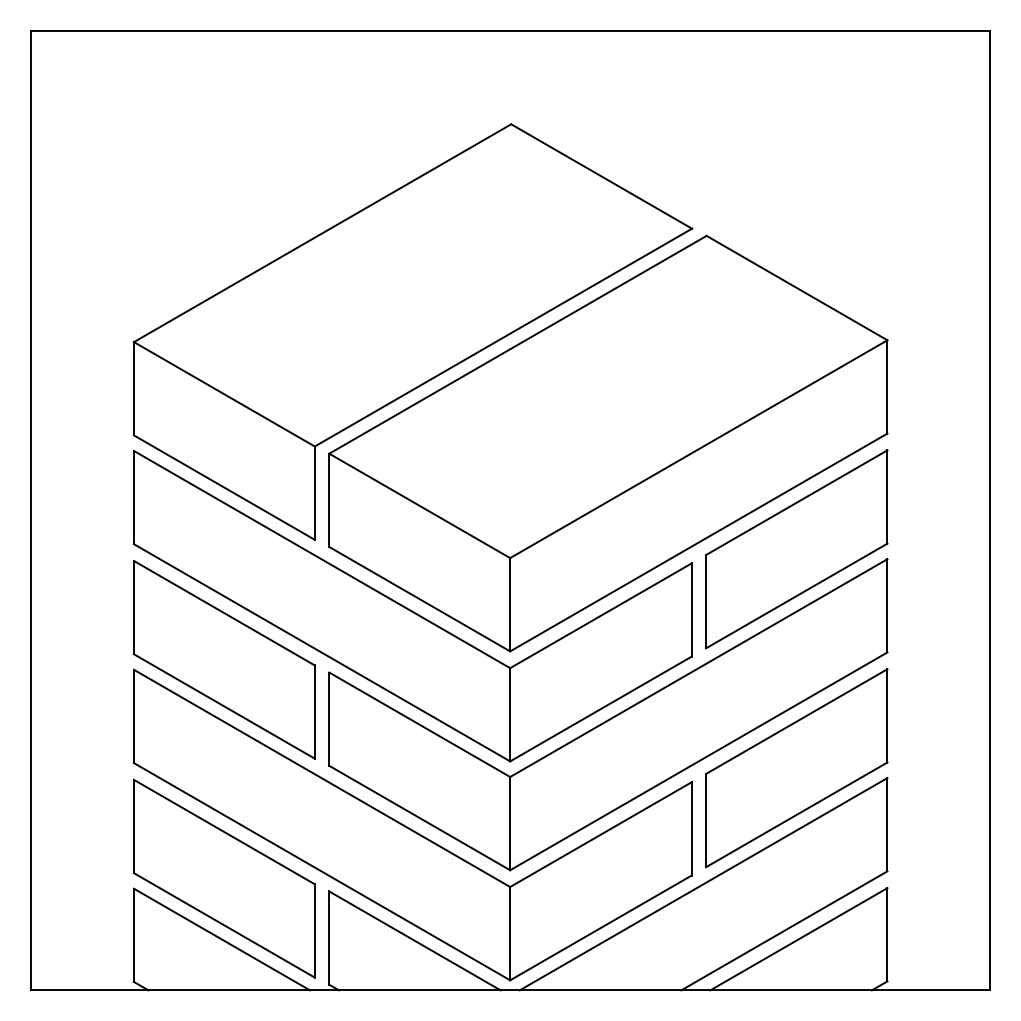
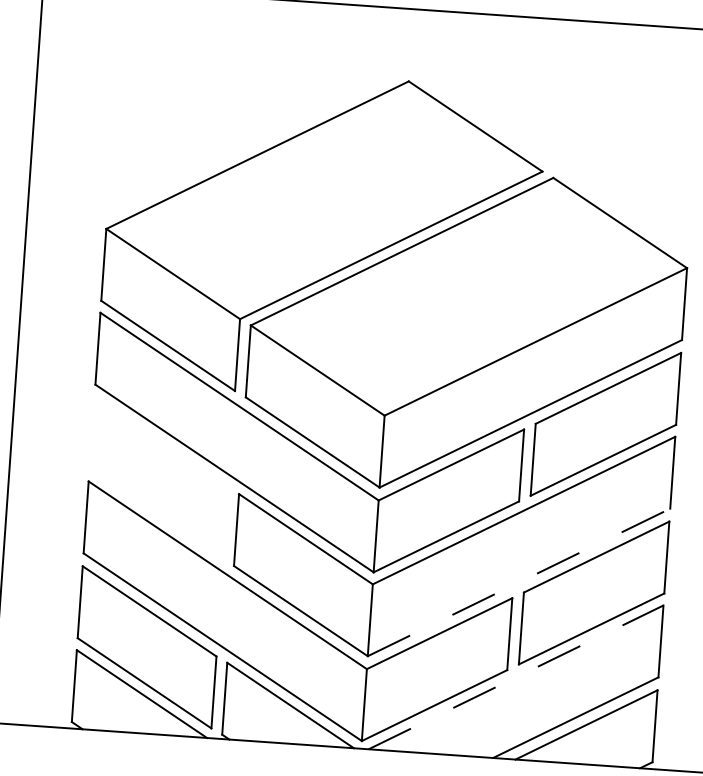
part: (223, 659) -> (158, 478), removed
line: (698, 761) -> (518, 582), solid -> dashed
line: (704, 883) -> (516, 676), solid -> dashed

